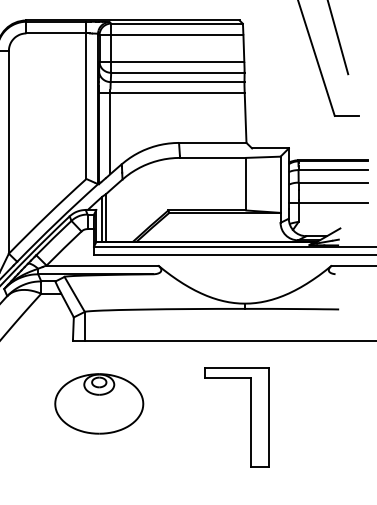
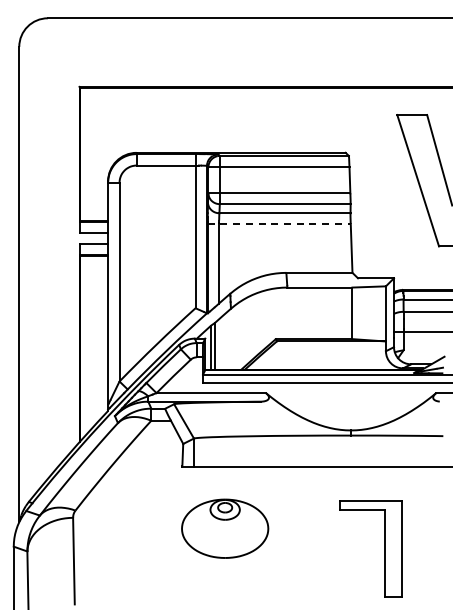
line: (172, 92) -> (279, 223), solid -> dashed
part: (99, 403) -> (225, 528), moved
part: (250, 416) -> (384, 548), moved

